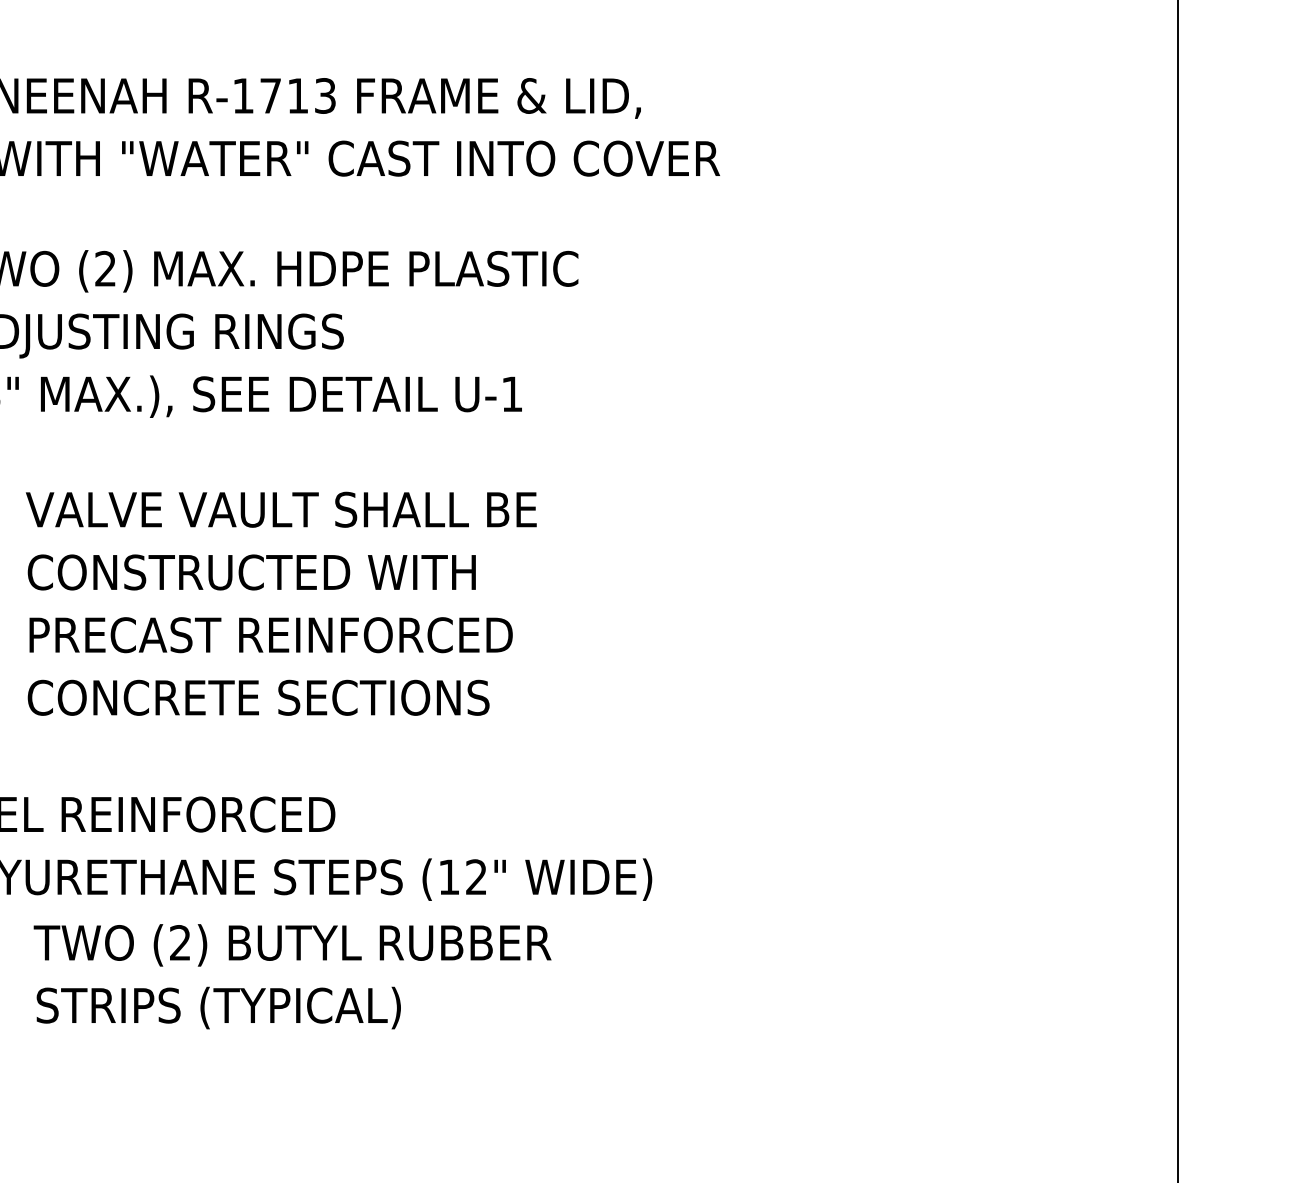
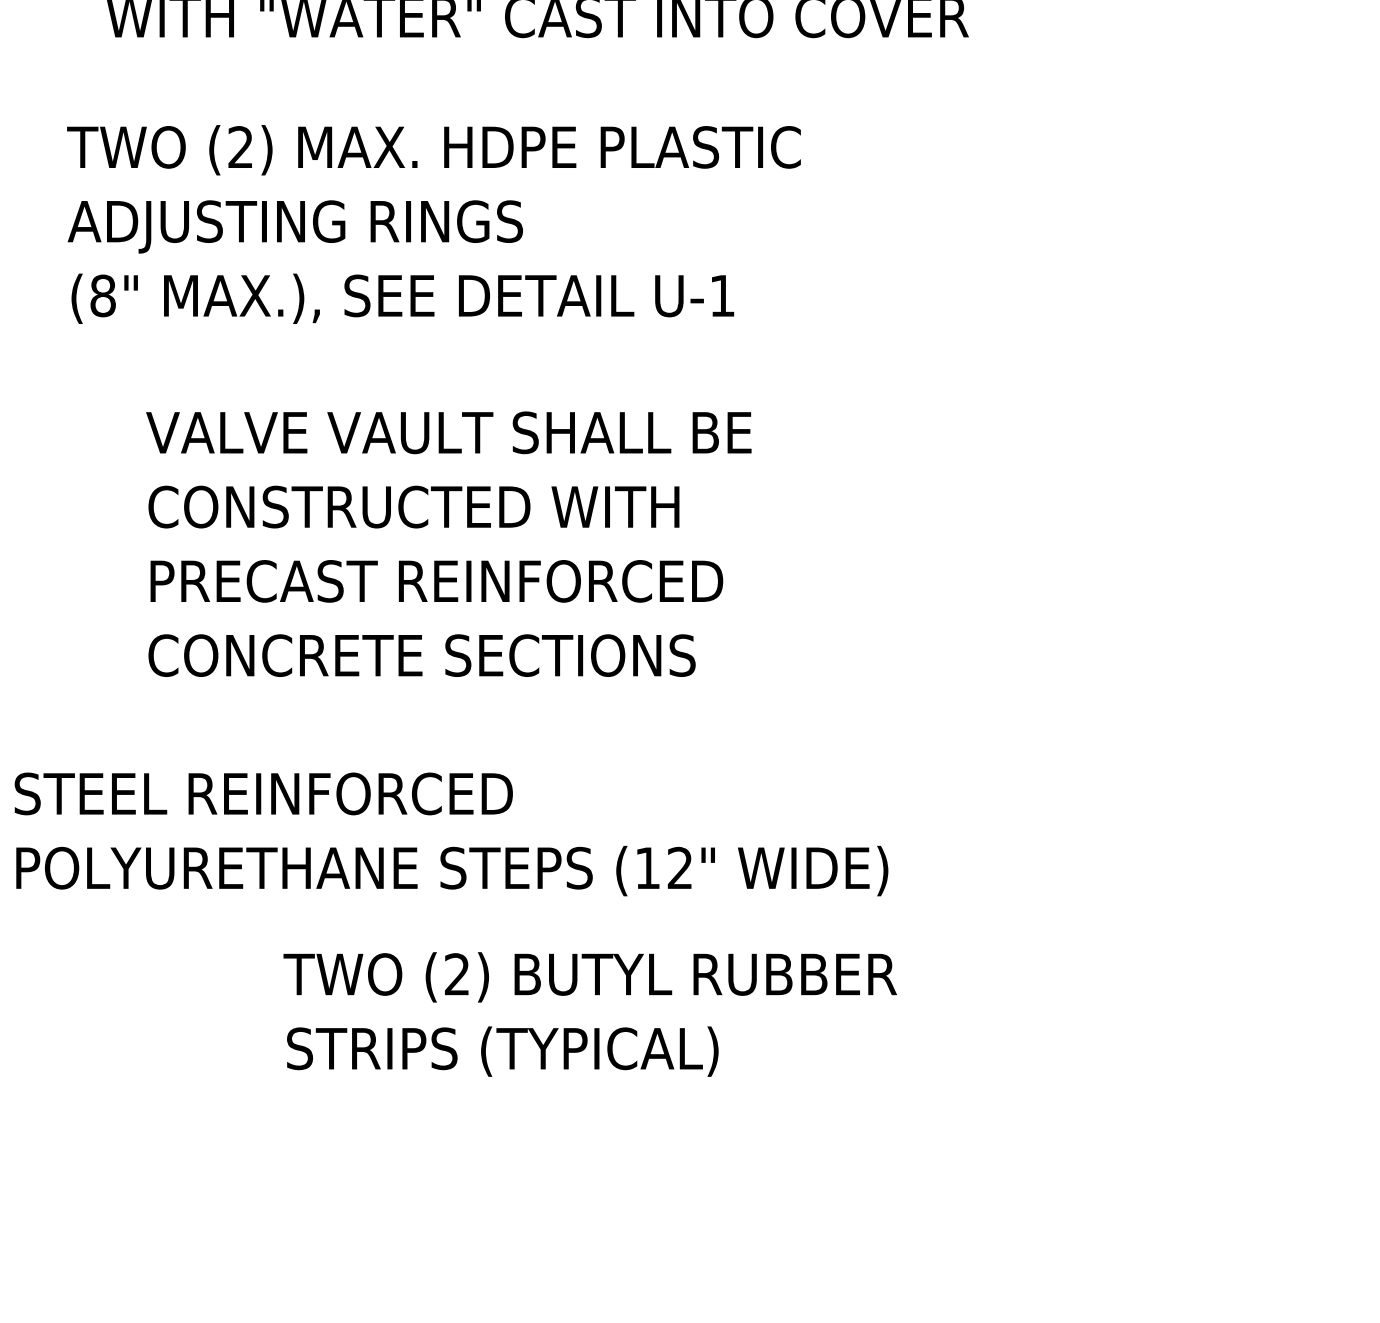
text: (292, 976) -> (590, 1014), moved

